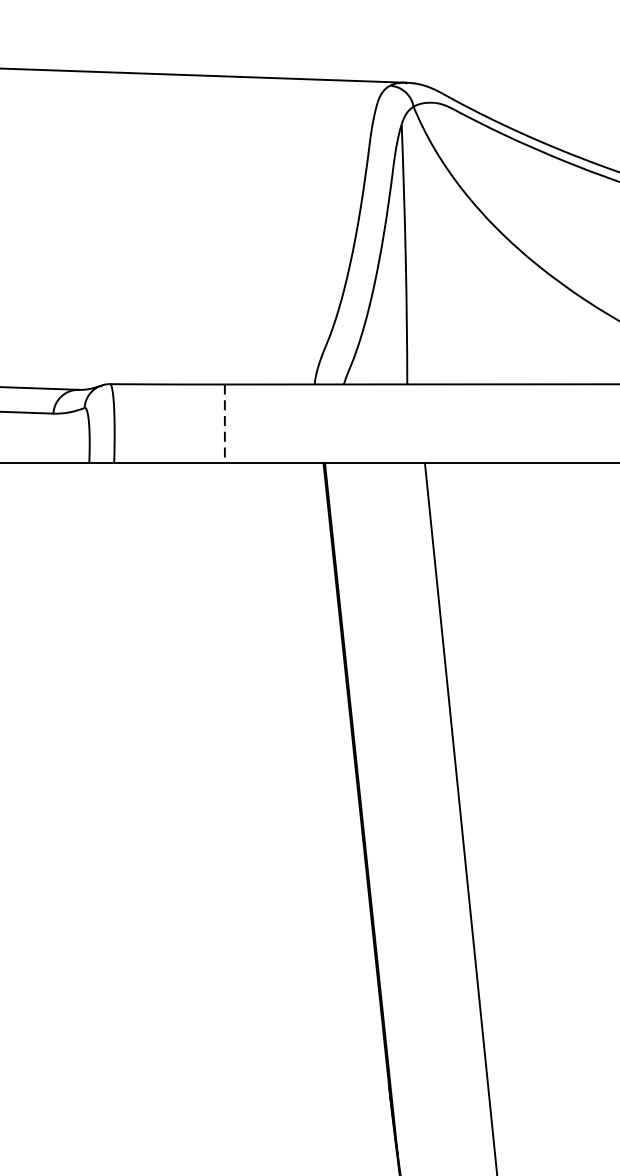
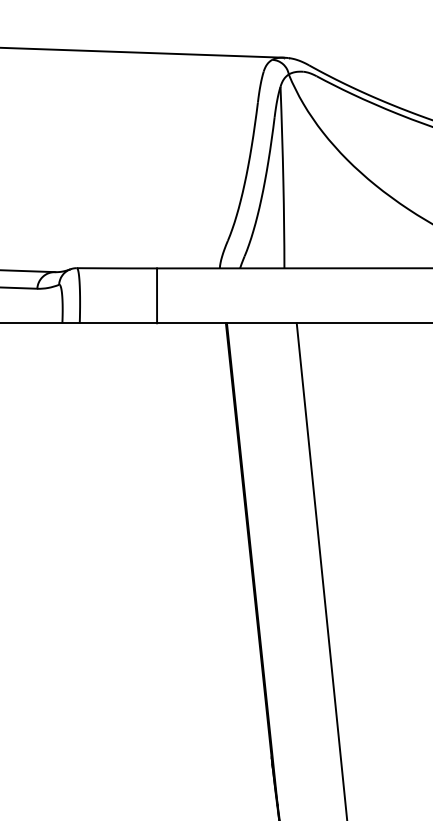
line: (225, 424) -> (157, 296), dashed -> solid

